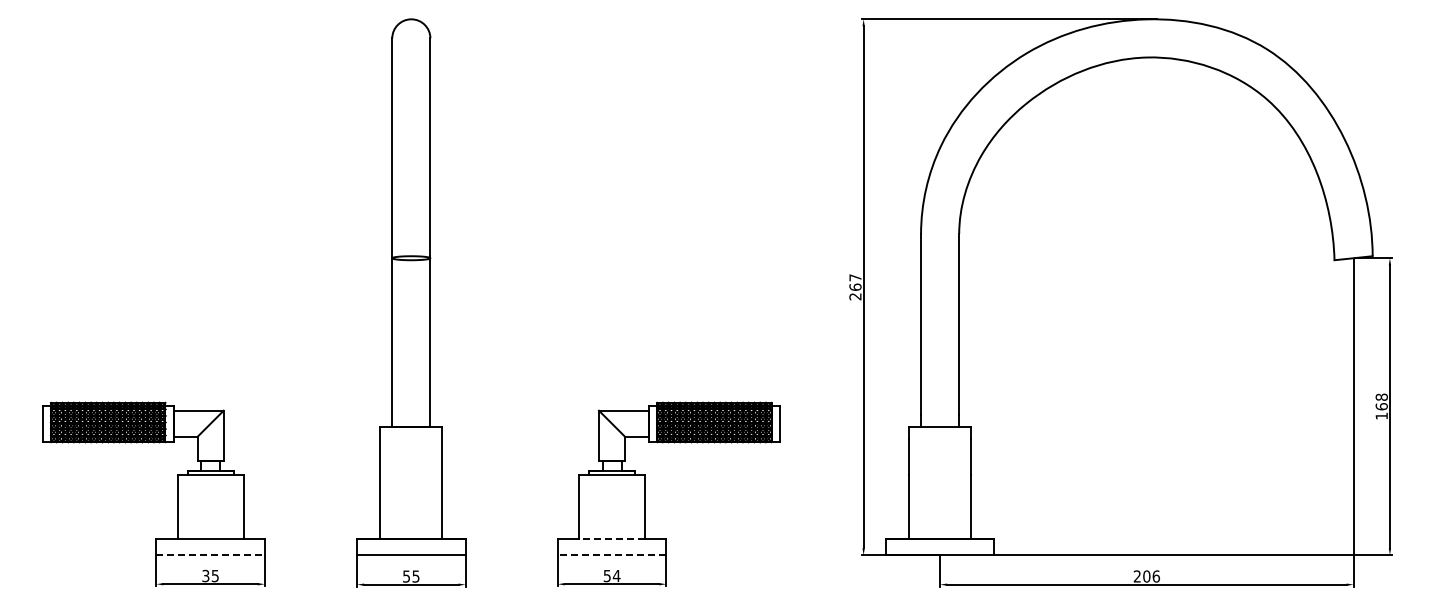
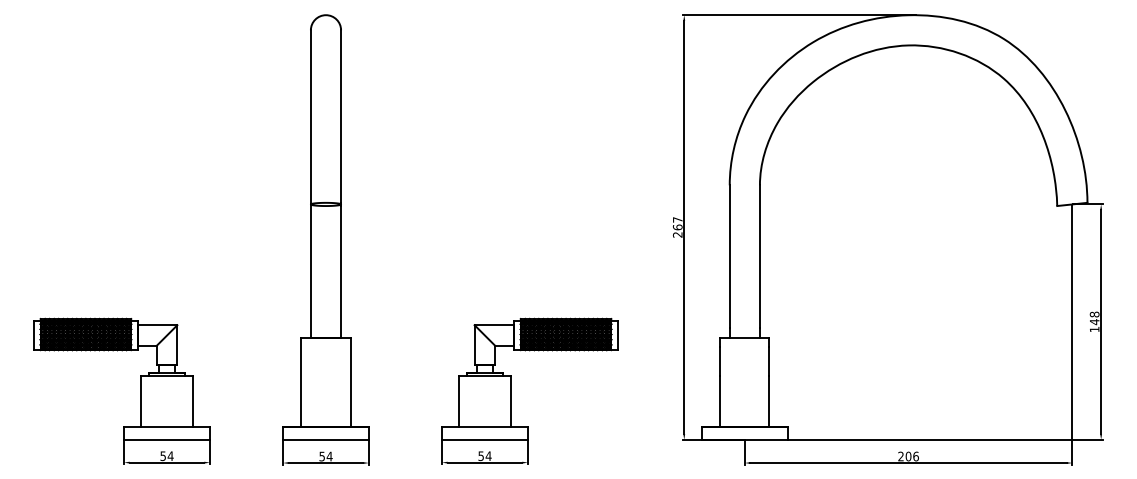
text: (1381, 406) -> (1094, 321), 168 -> 148
line: (611, 539) -> (484, 427), dashed -> solid
line: (211, 555) -> (167, 439), dashed -> solid
line: (611, 555) -> (484, 439), dashed -> solid
text: (210, 575) -> (166, 455), 35 -> 54
text: (415, 576) -> (329, 456), 55 -> 54

